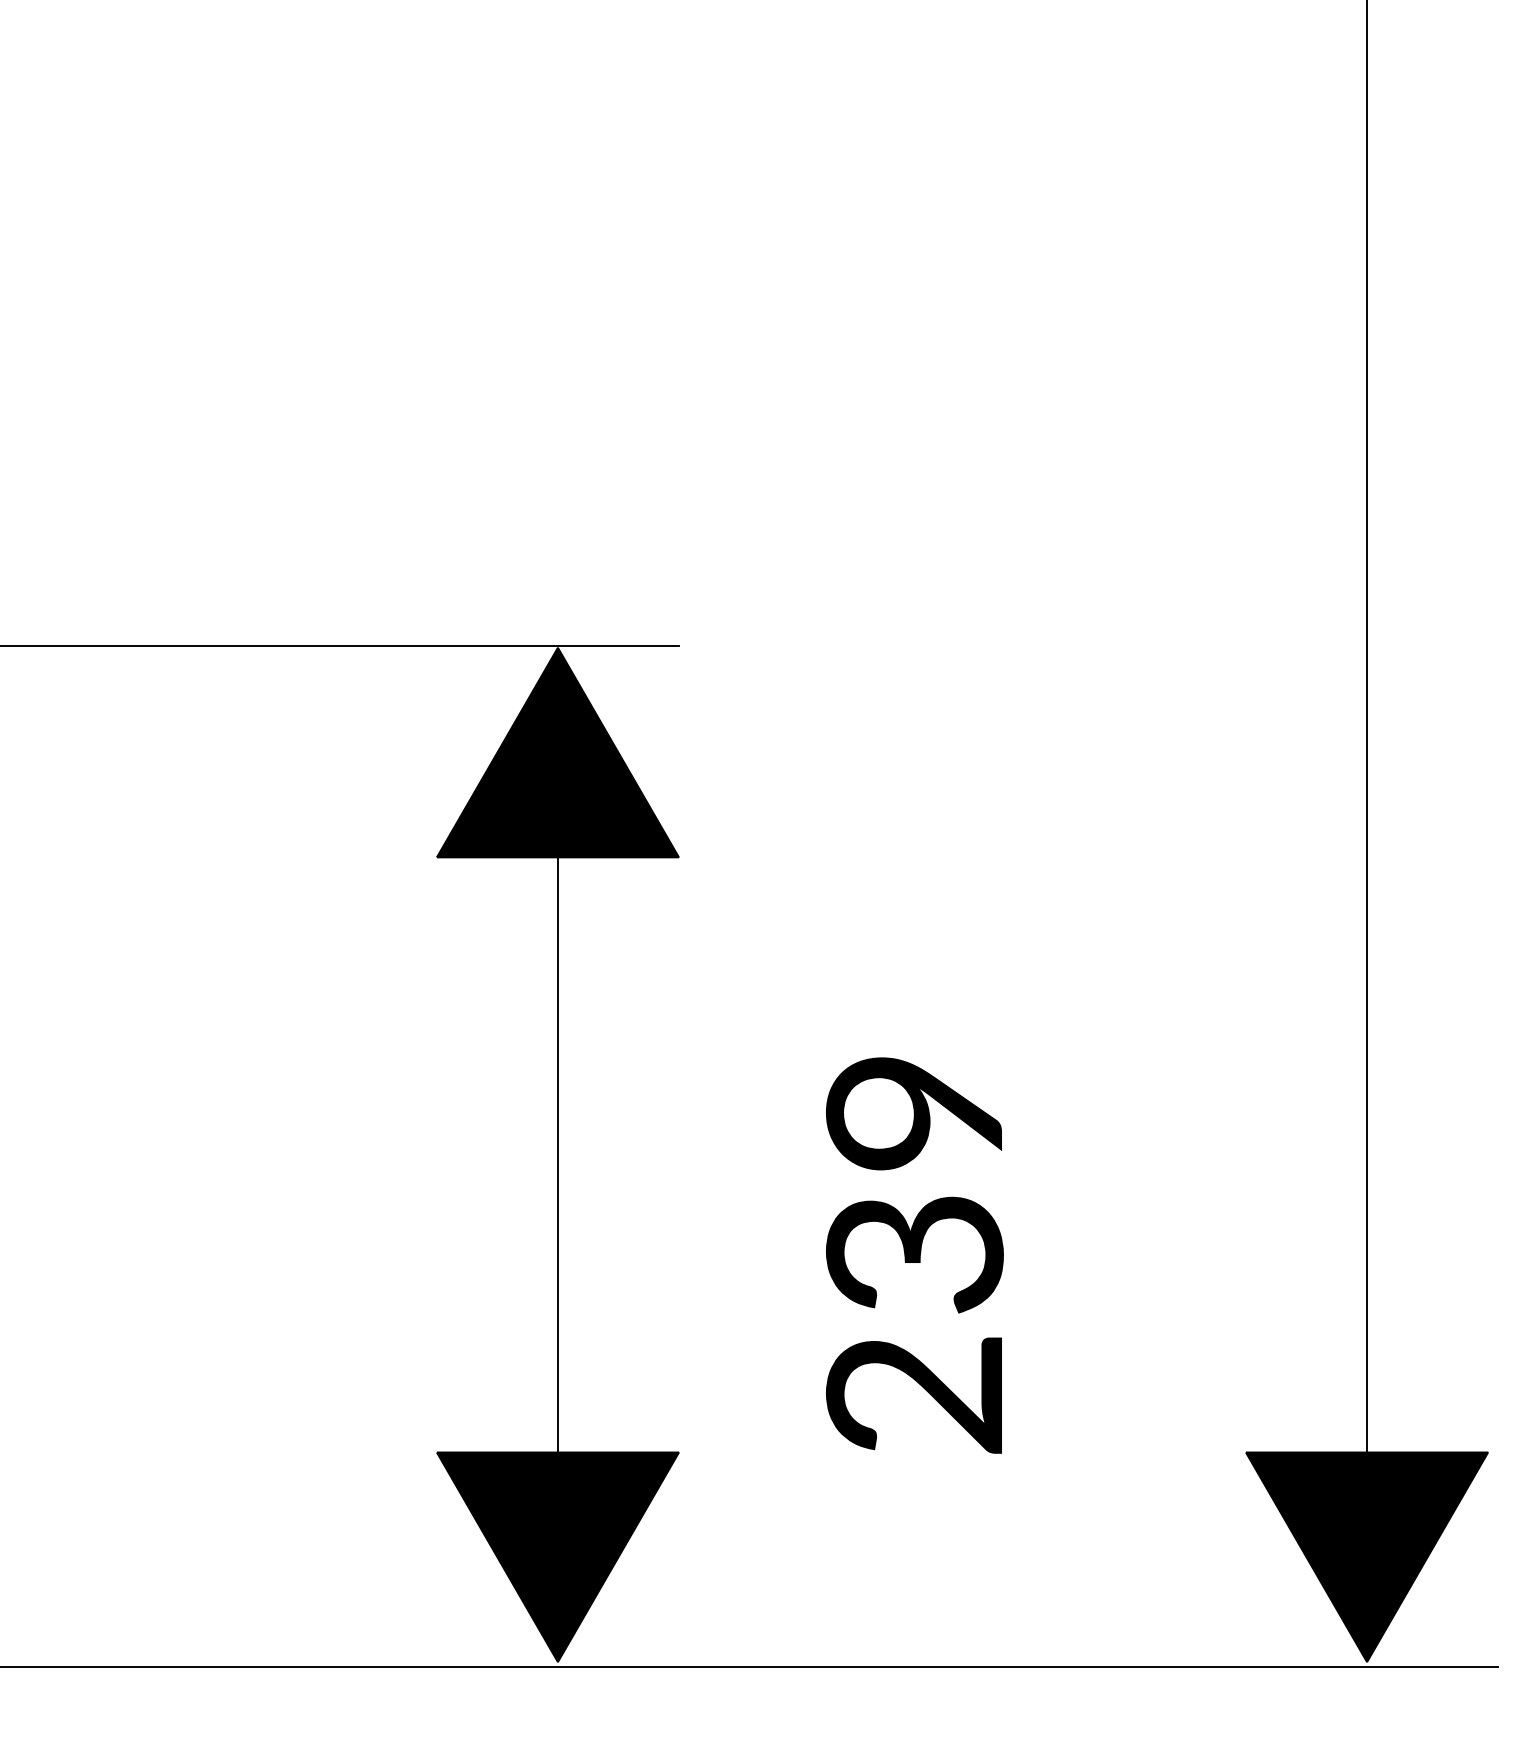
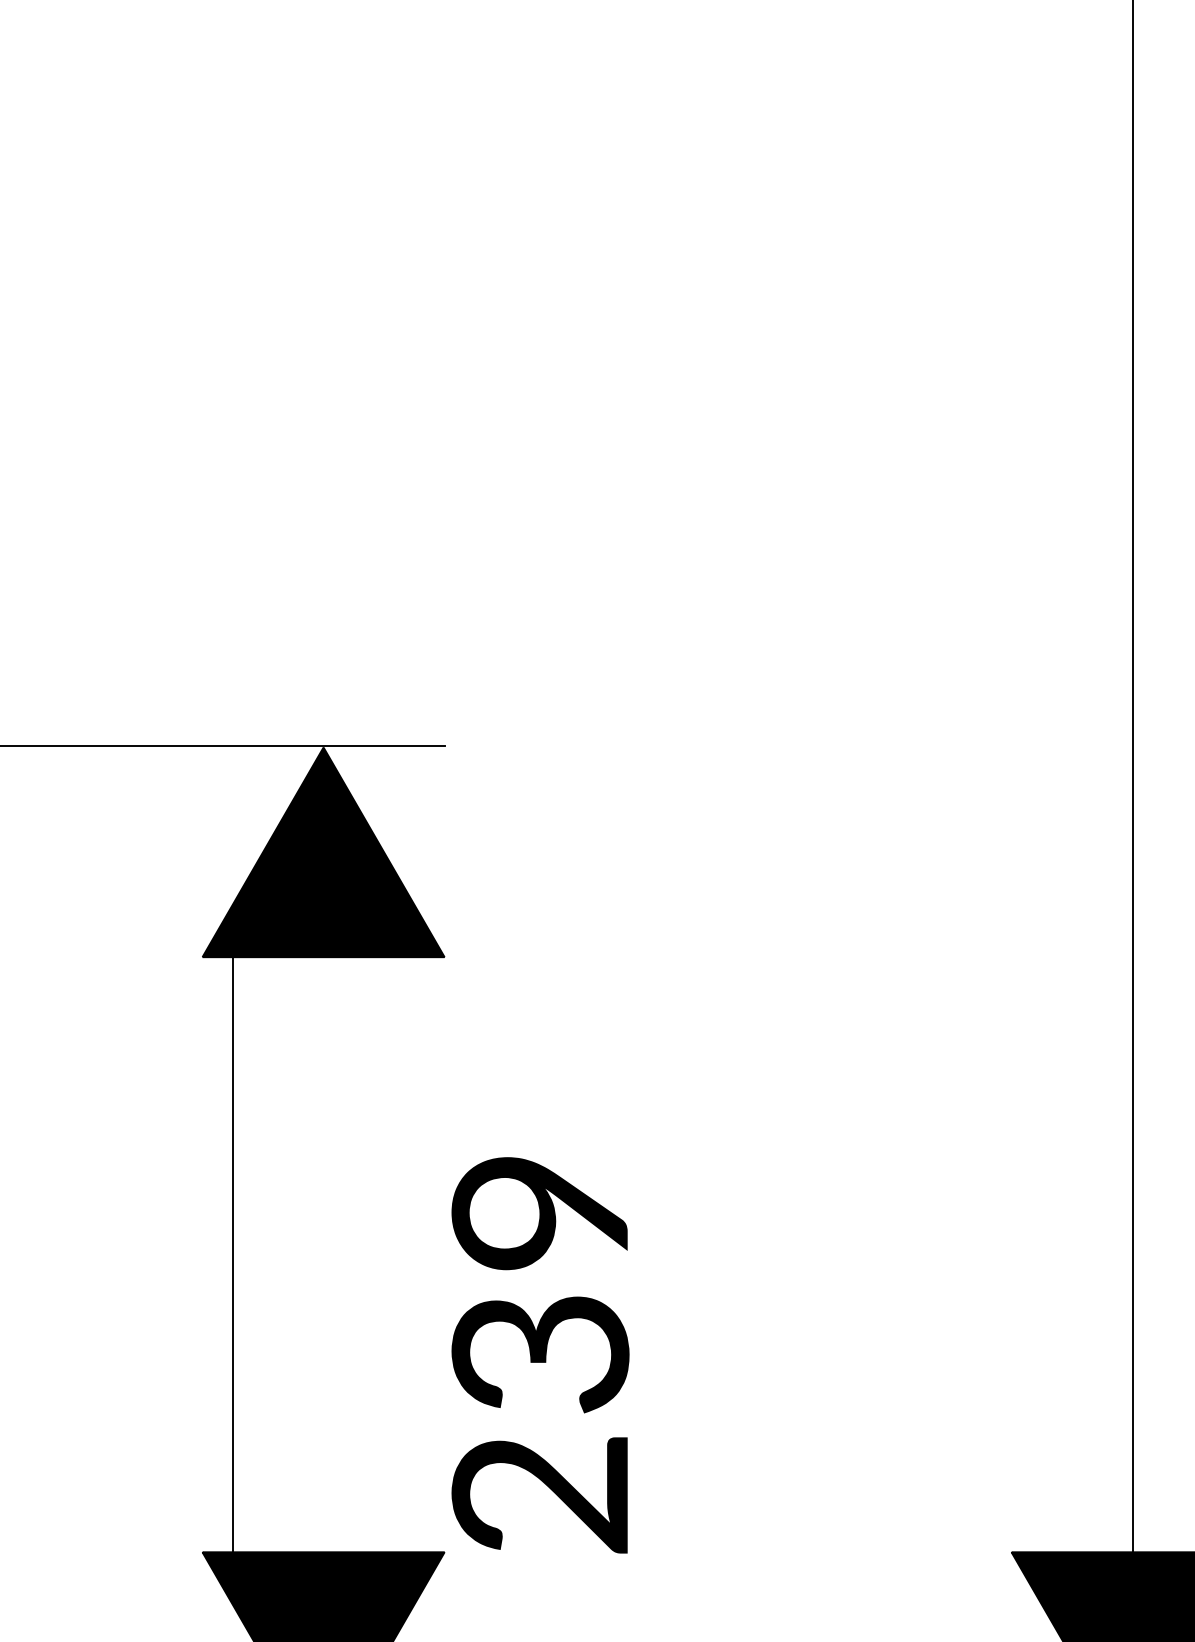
line: (557, 1154) -> (232, 1254), moved
text: (914, 1255) -> (540, 1355), moved

